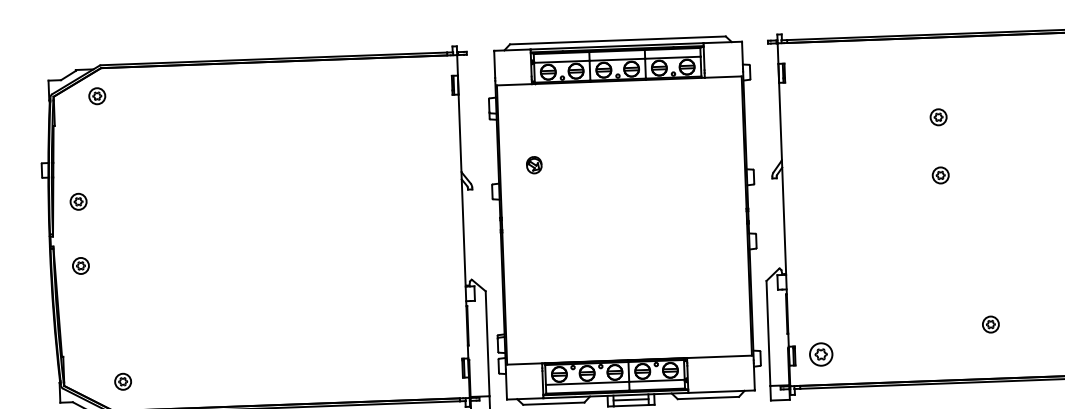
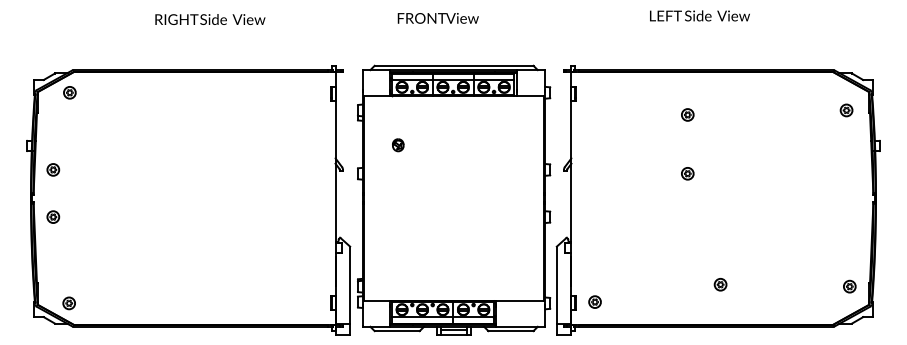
part: (938, 116) -> (687, 114), moved
part: (534, 165) -> (398, 145), moved
part: (820, 353) -> (594, 301), size x0.71
part: (122, 381) -> (68, 303), moved

